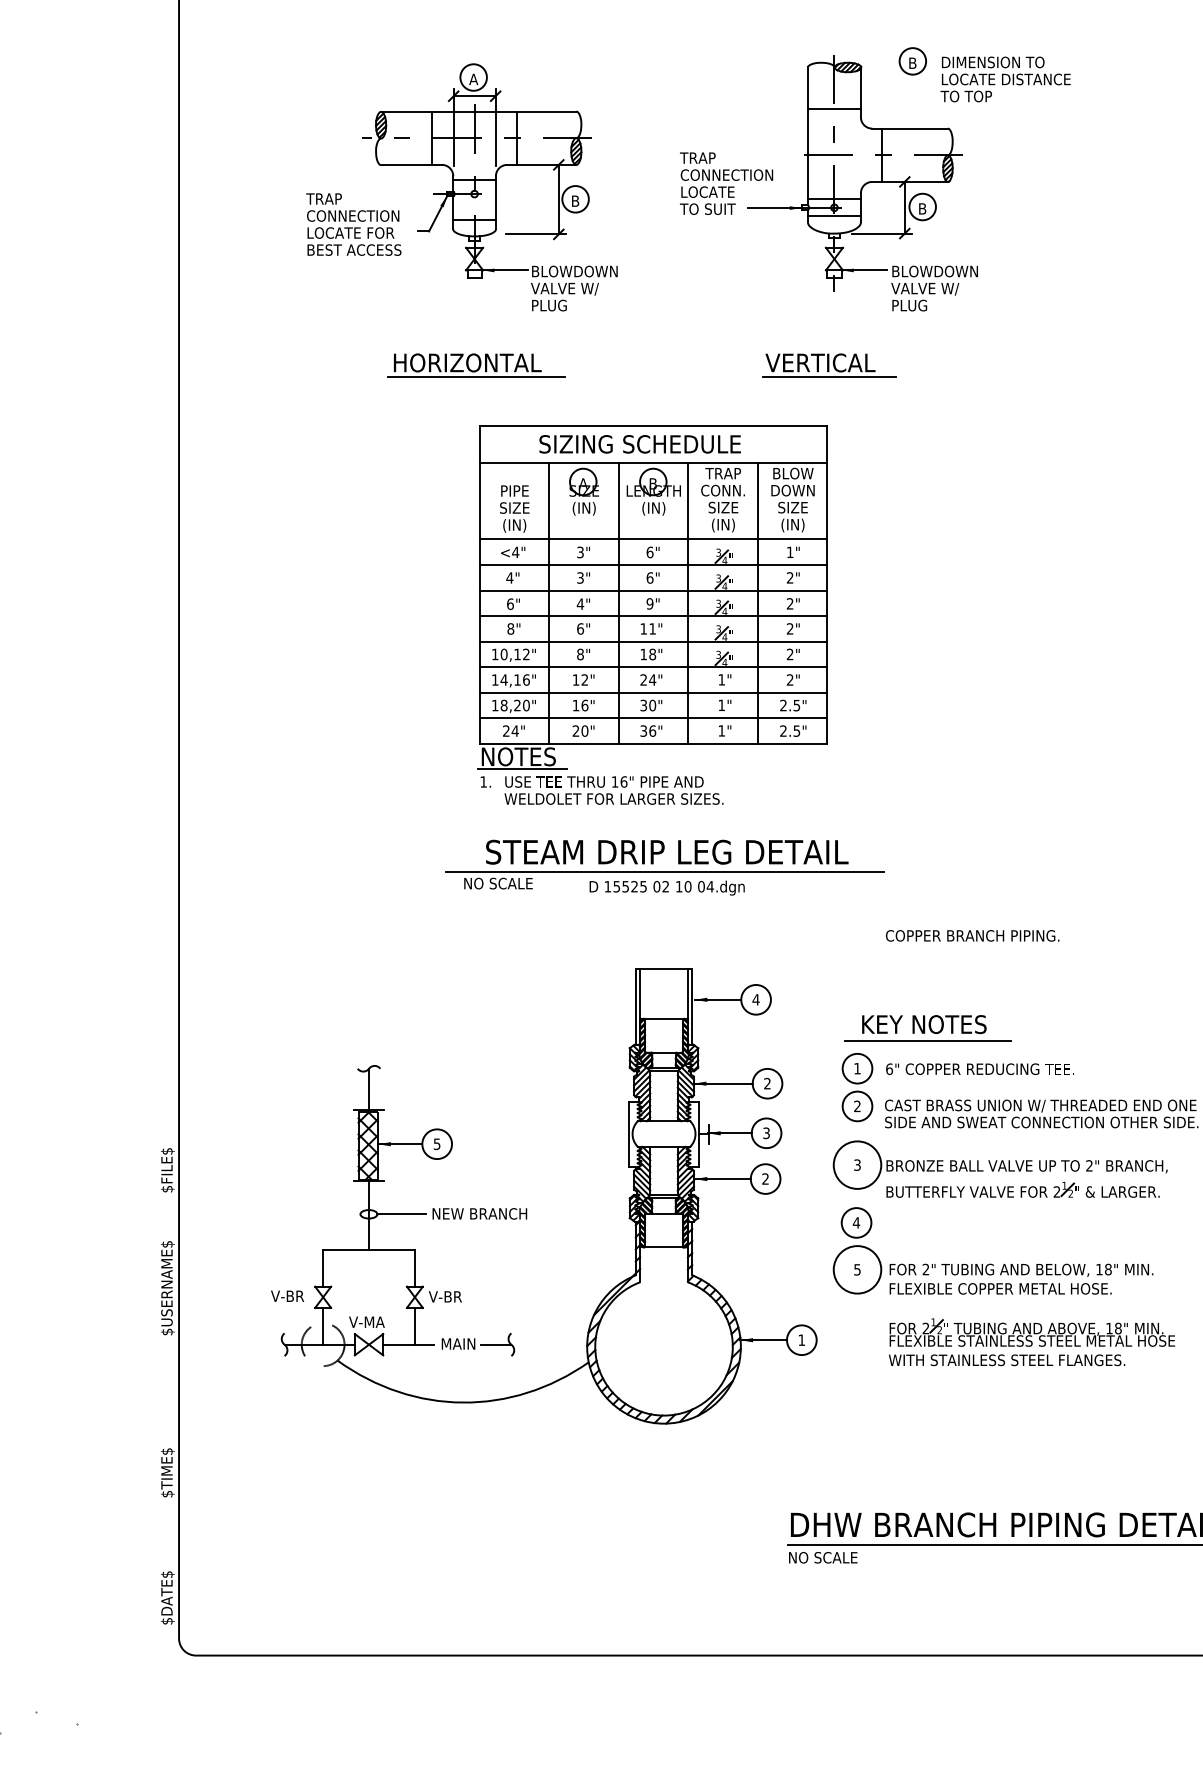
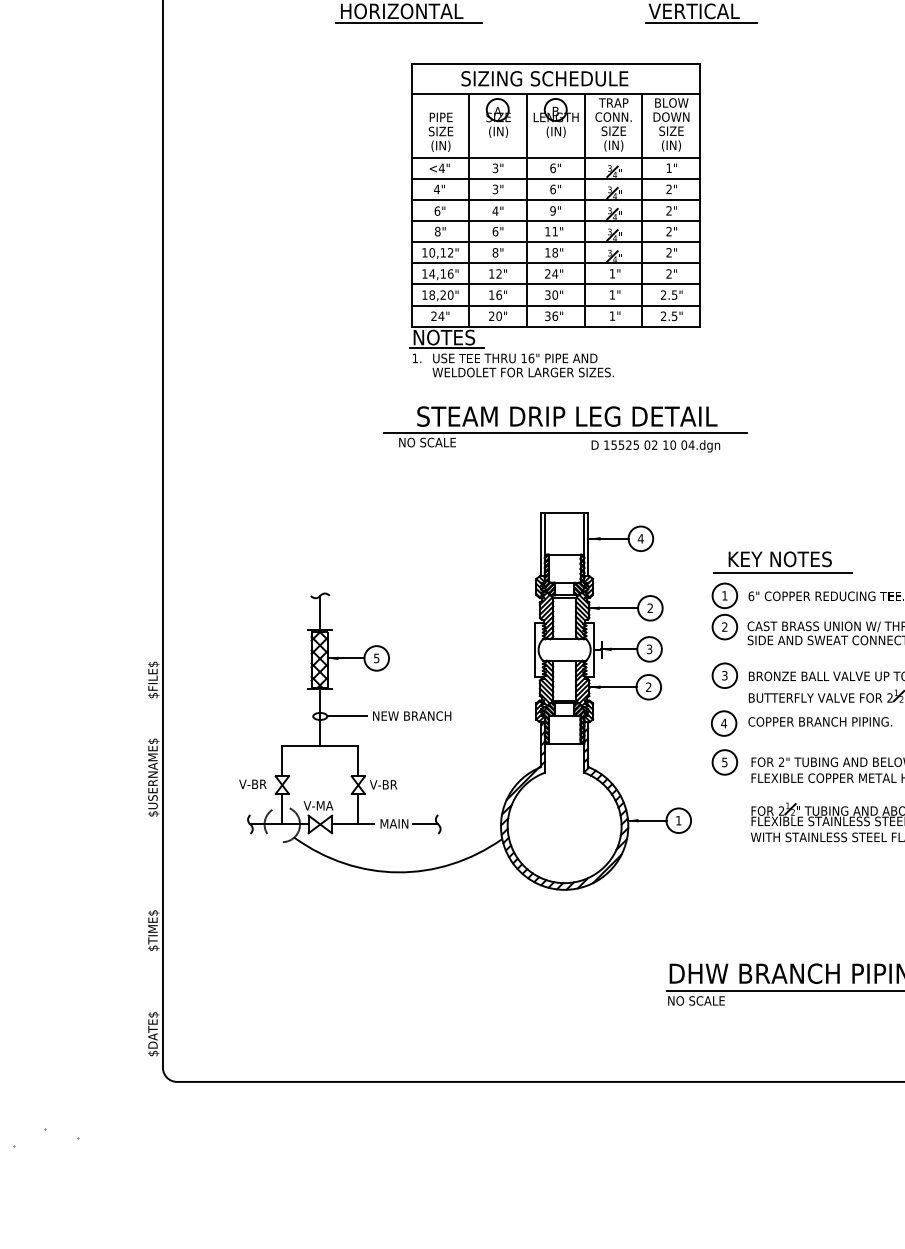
text: (666, 887) -> (655, 445), moved
text: (972, 935) -> (820, 721), moved
circle: (857, 1165) -> (724, 676), size x0.62
circle: (857, 1269) -> (724, 762), size x0.62

